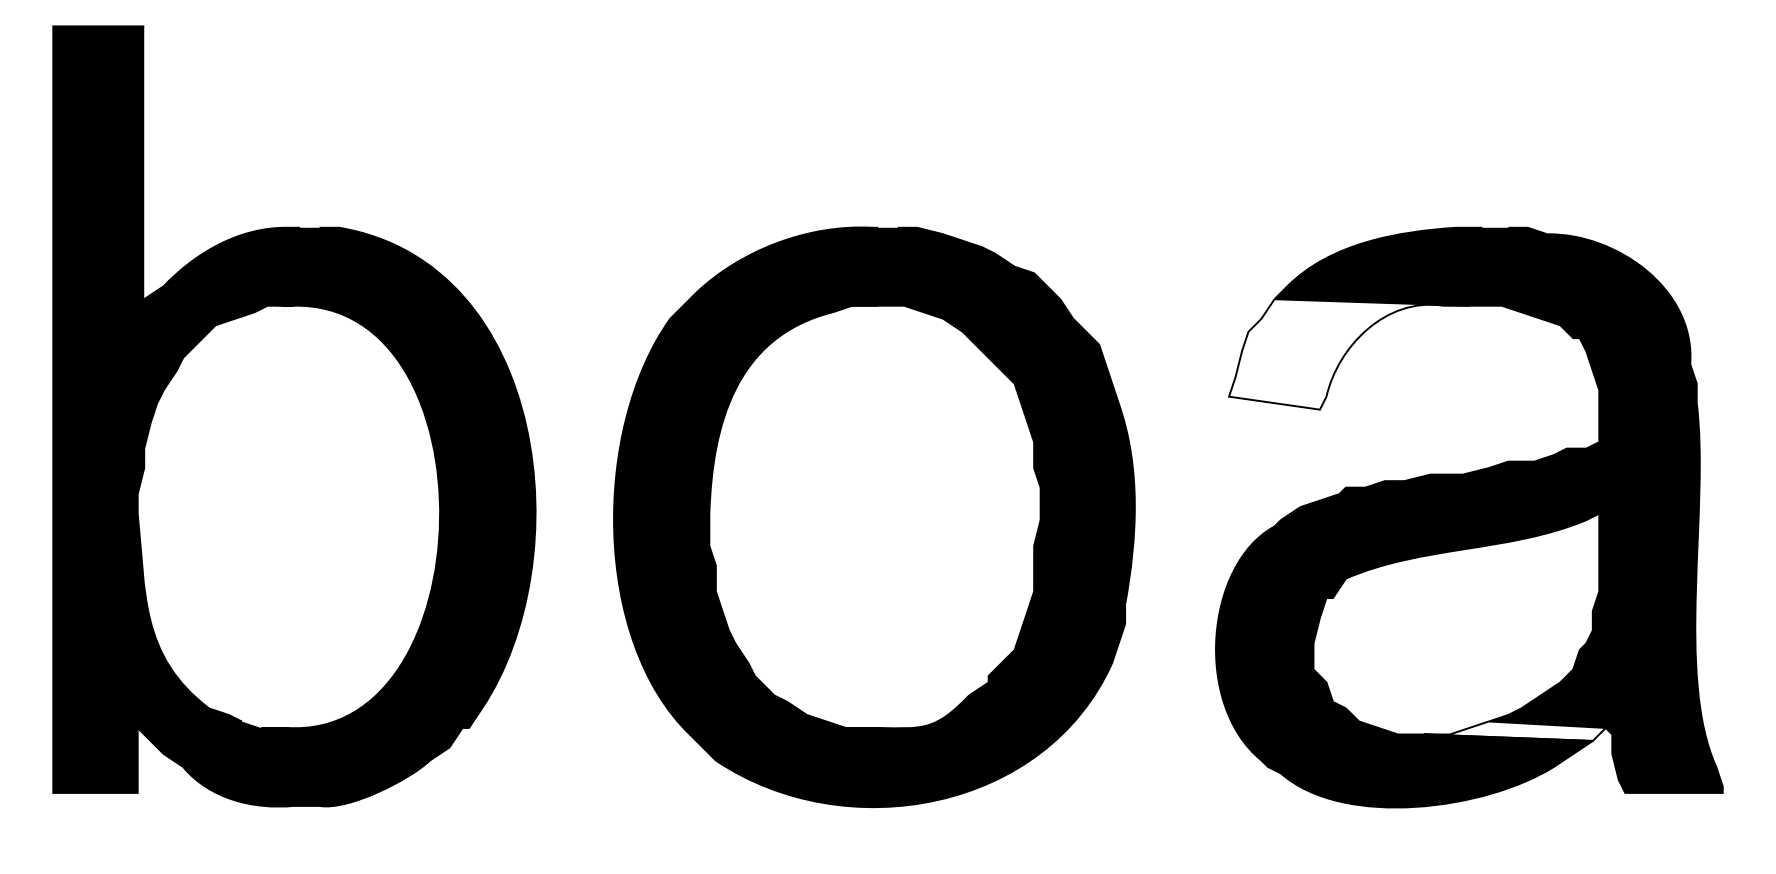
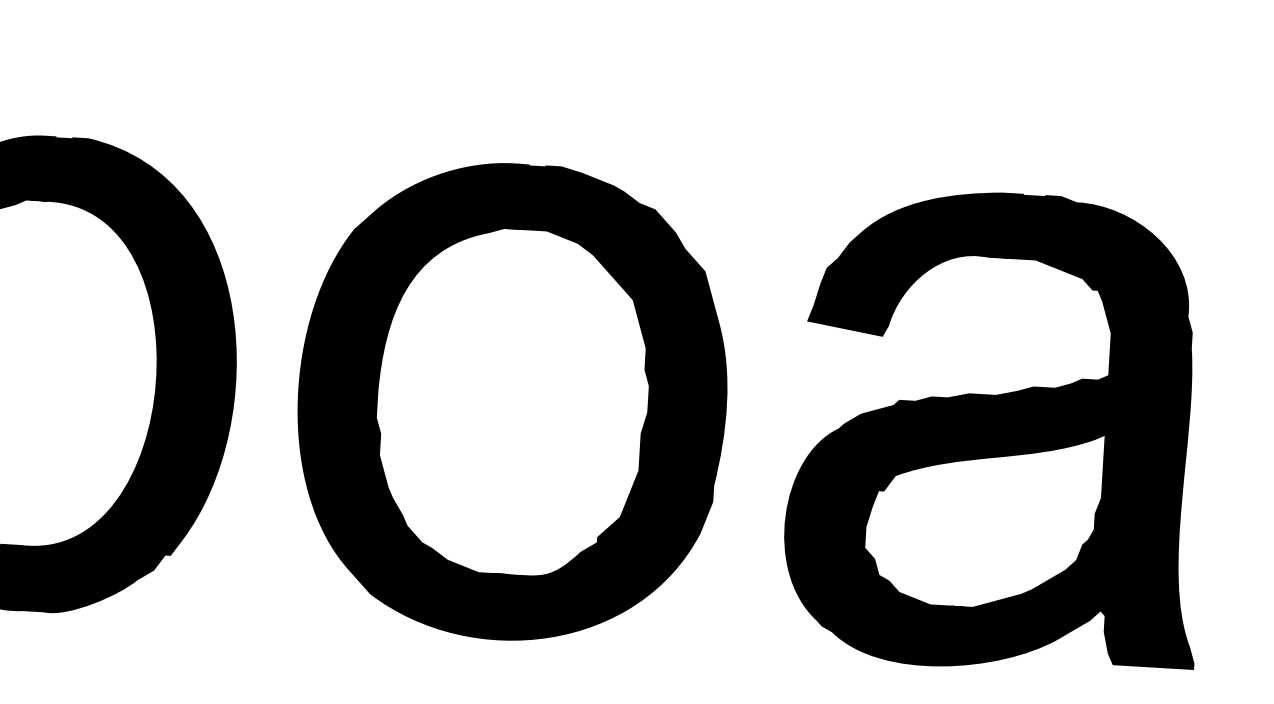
fill: (1349, 354) -> (909, 292), added
fill: (1514, 730) -> (1025, 607), added

